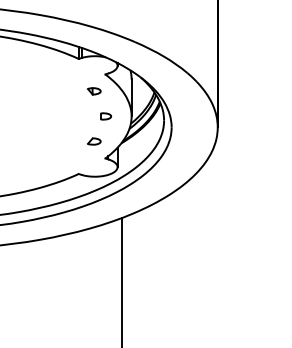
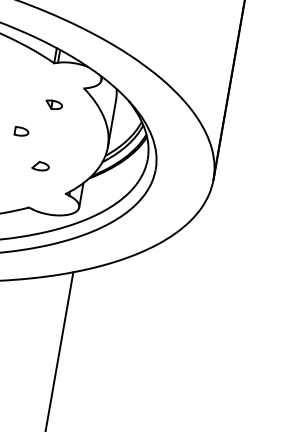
part: (94, 91) -> (54, 105), moved
part: (105, 116) -> (21, 131), moved
part: (94, 141) -> (41, 166), moved

